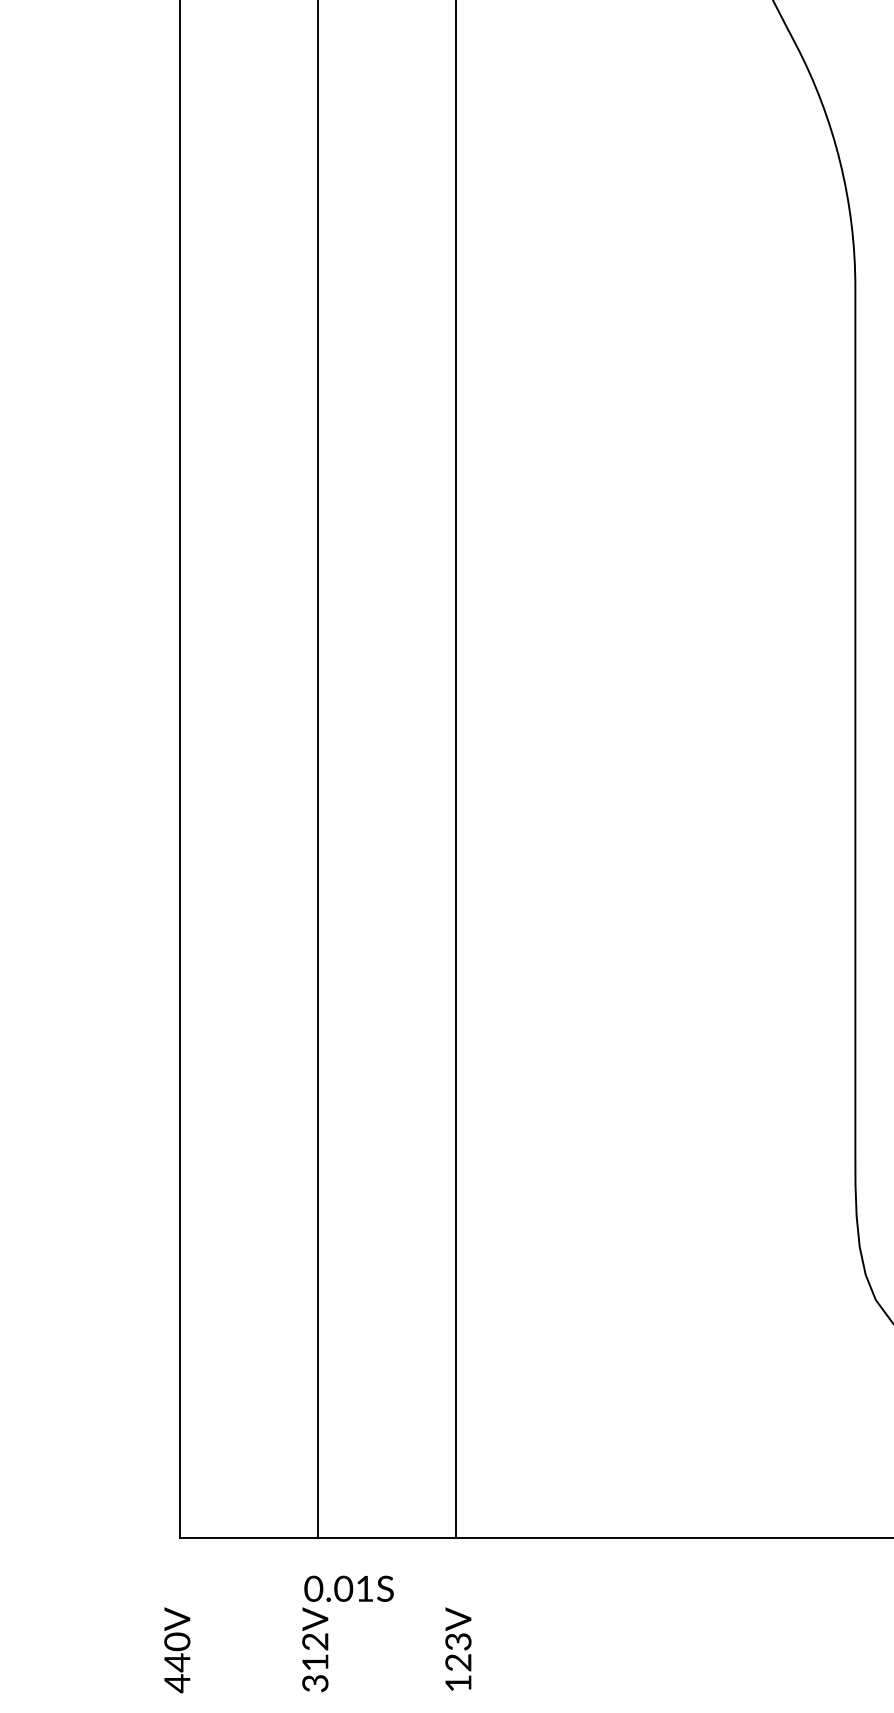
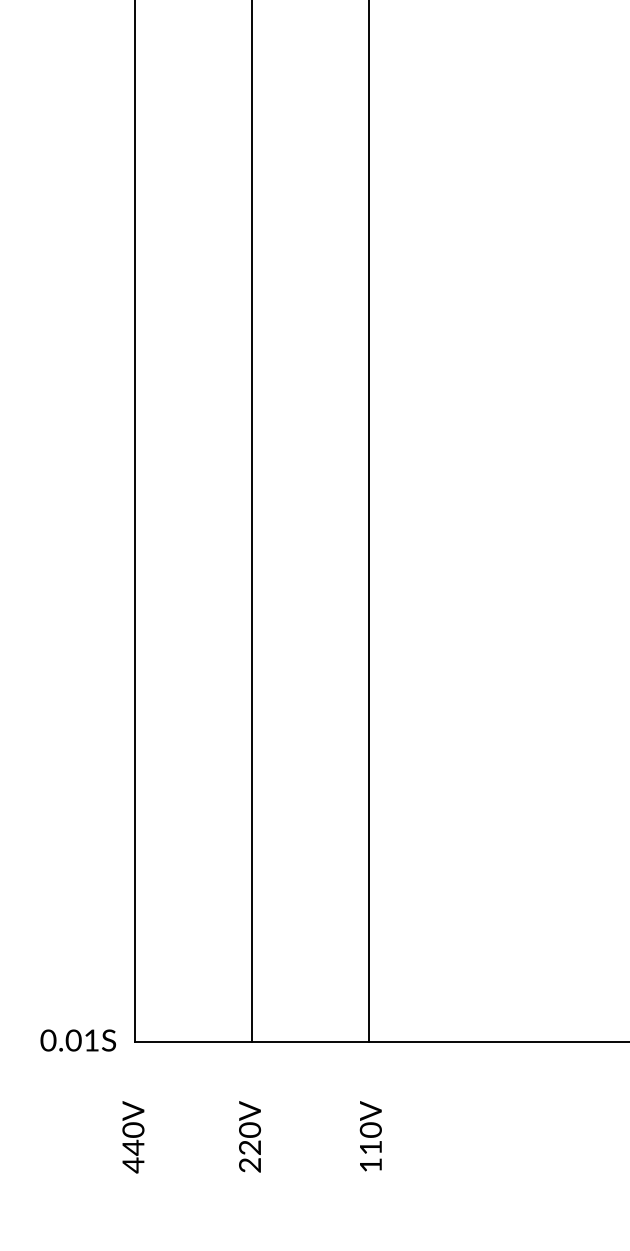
text: (348, 1588) -> (77, 1040), moved
text: (458, 1651) -> (370, 1138), 123V -> 110V
text: (315, 1662) -> (250, 1147), 312V -> 220V

